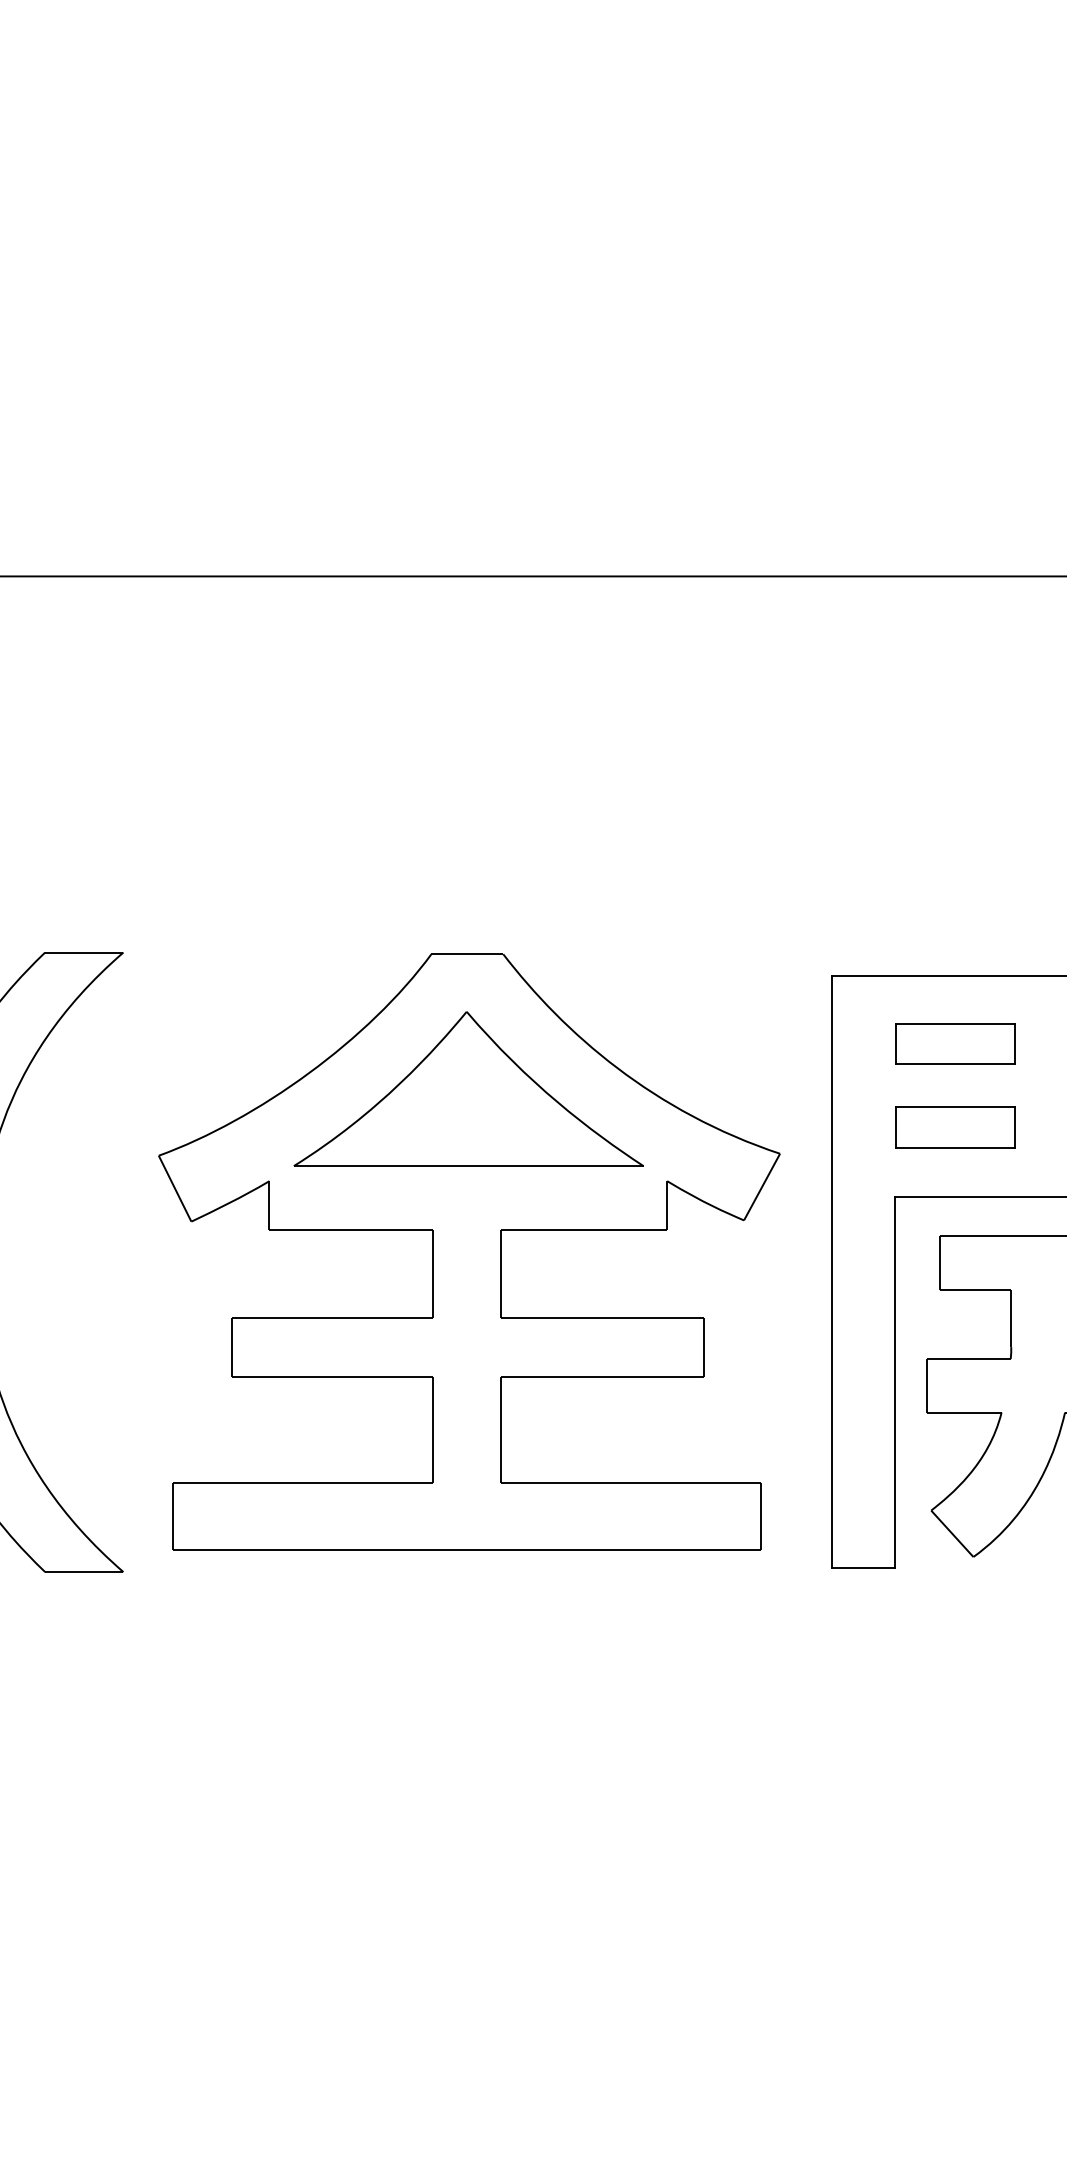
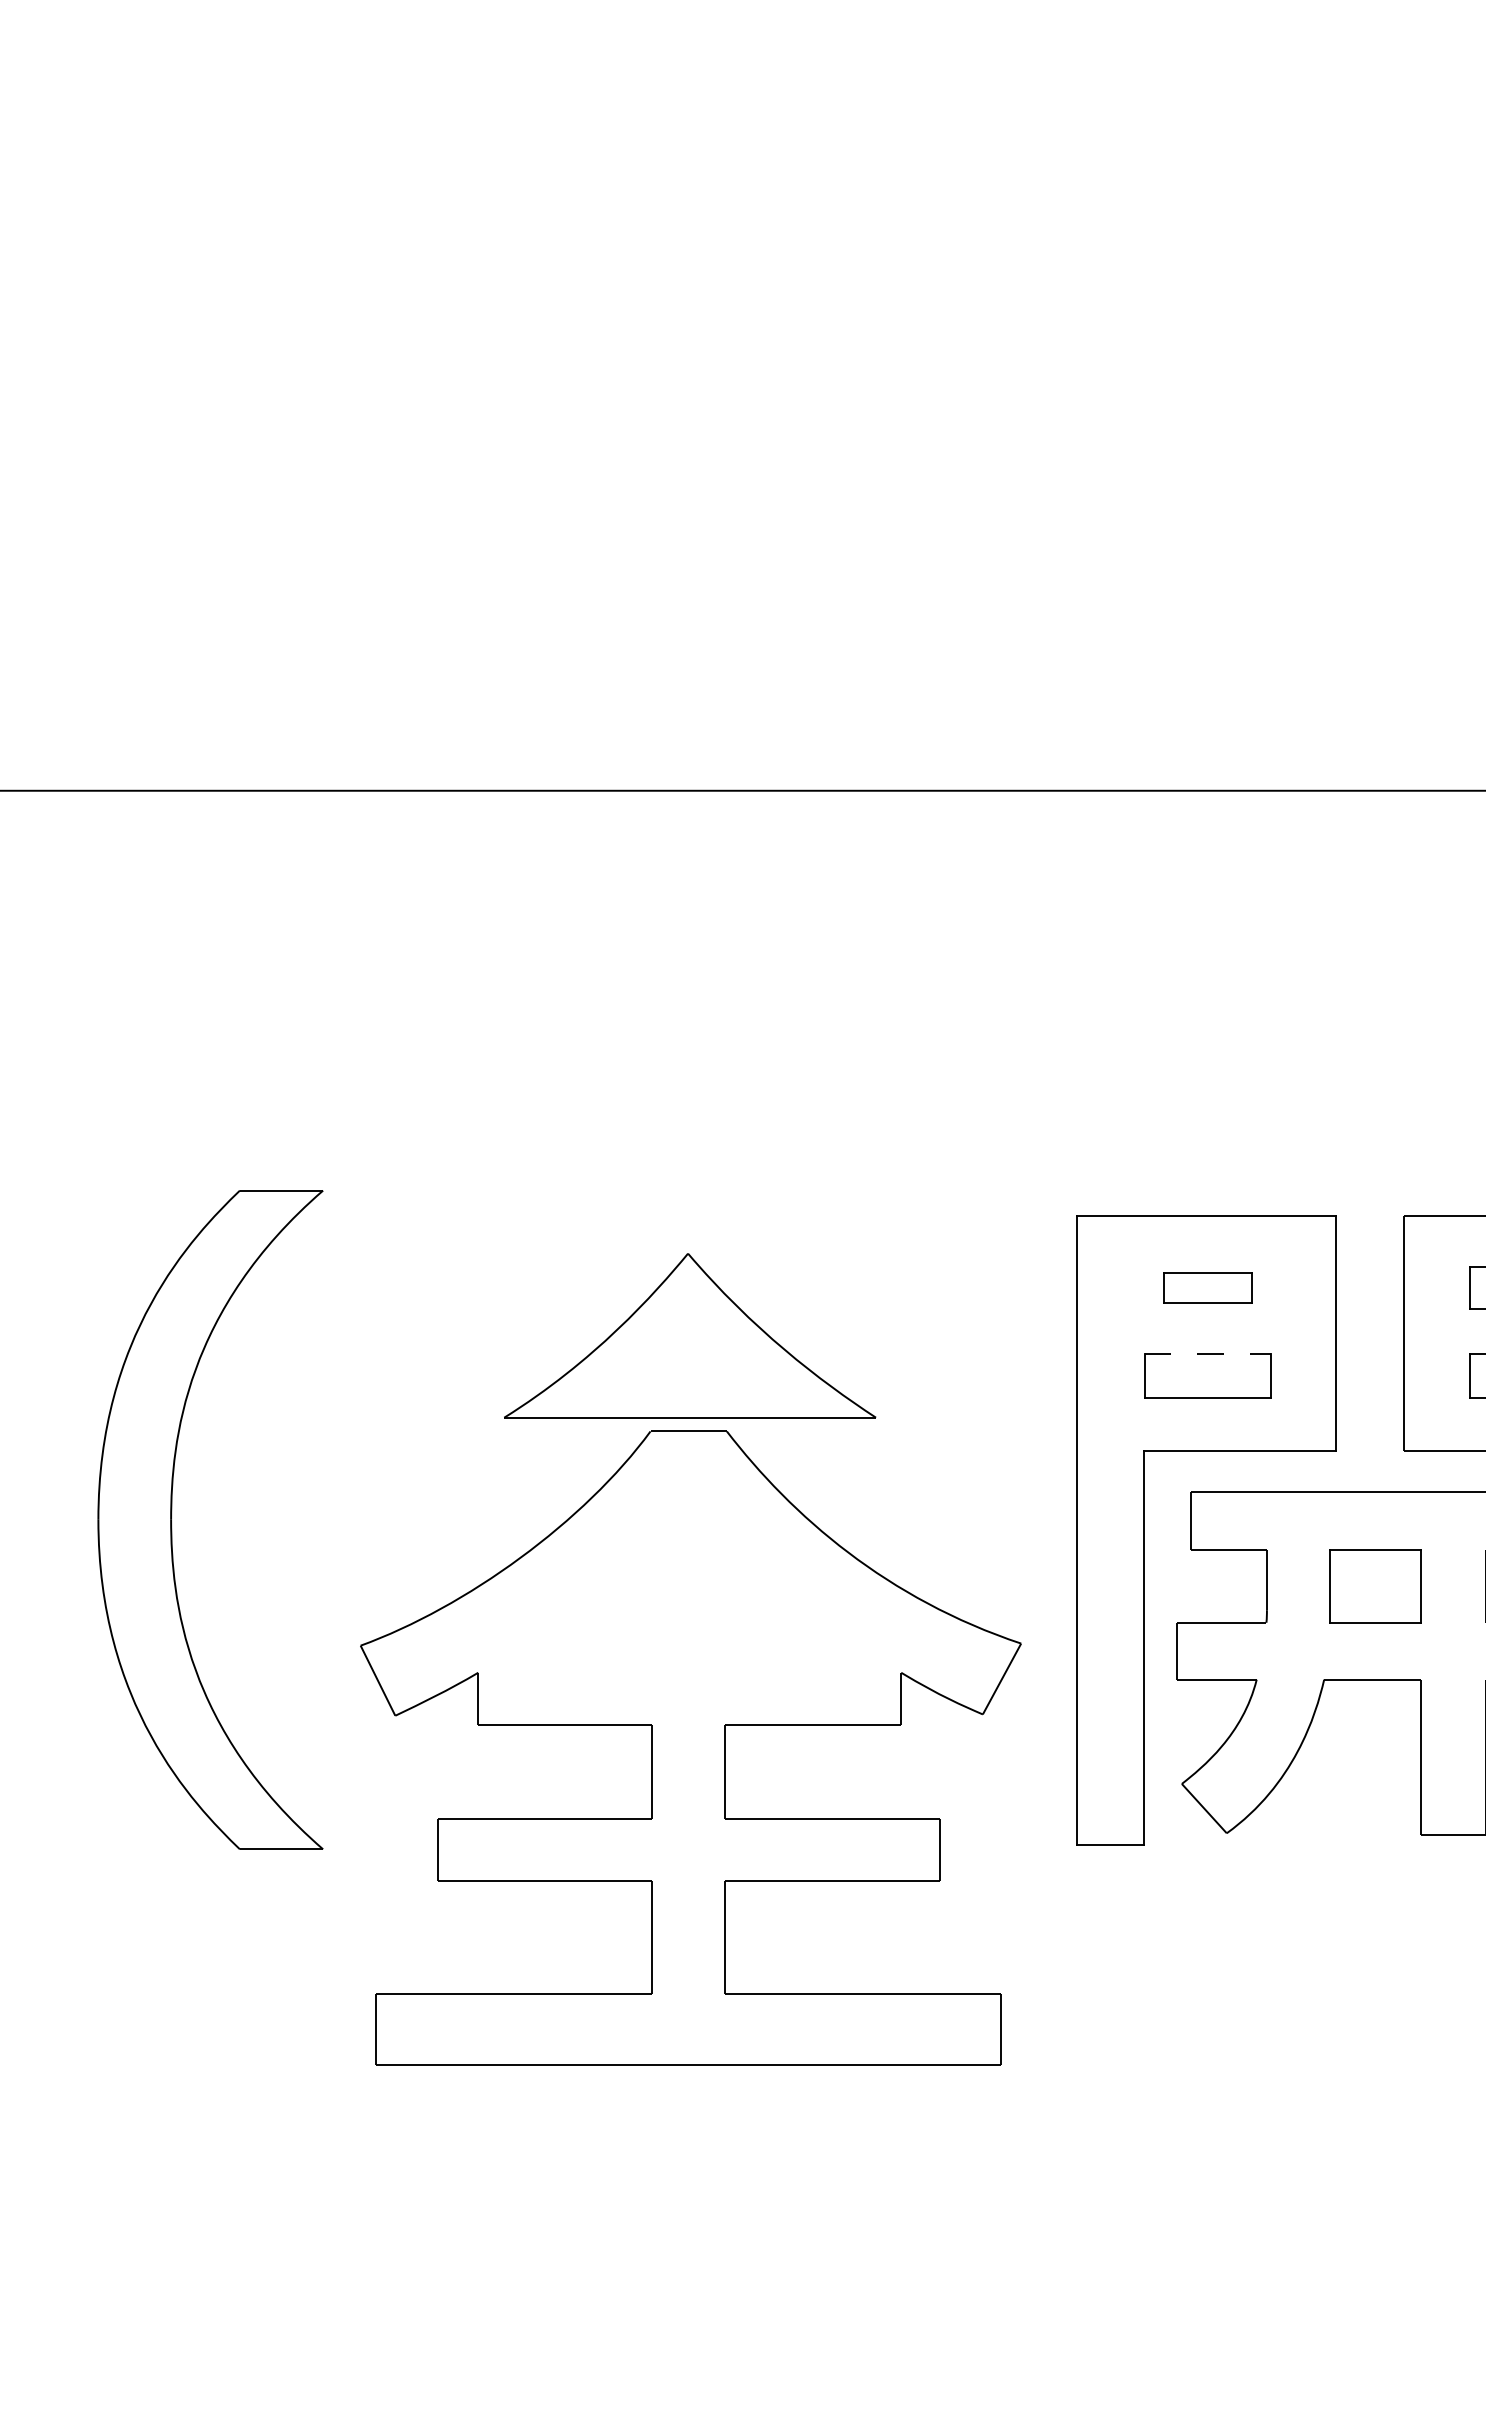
part: (955, 1043) -> (1207, 1287), size x0.7
line: (956, 1106) -> (1208, 1354), solid -> dashed
part: (469, 1251) -> (690, 1747), moved

